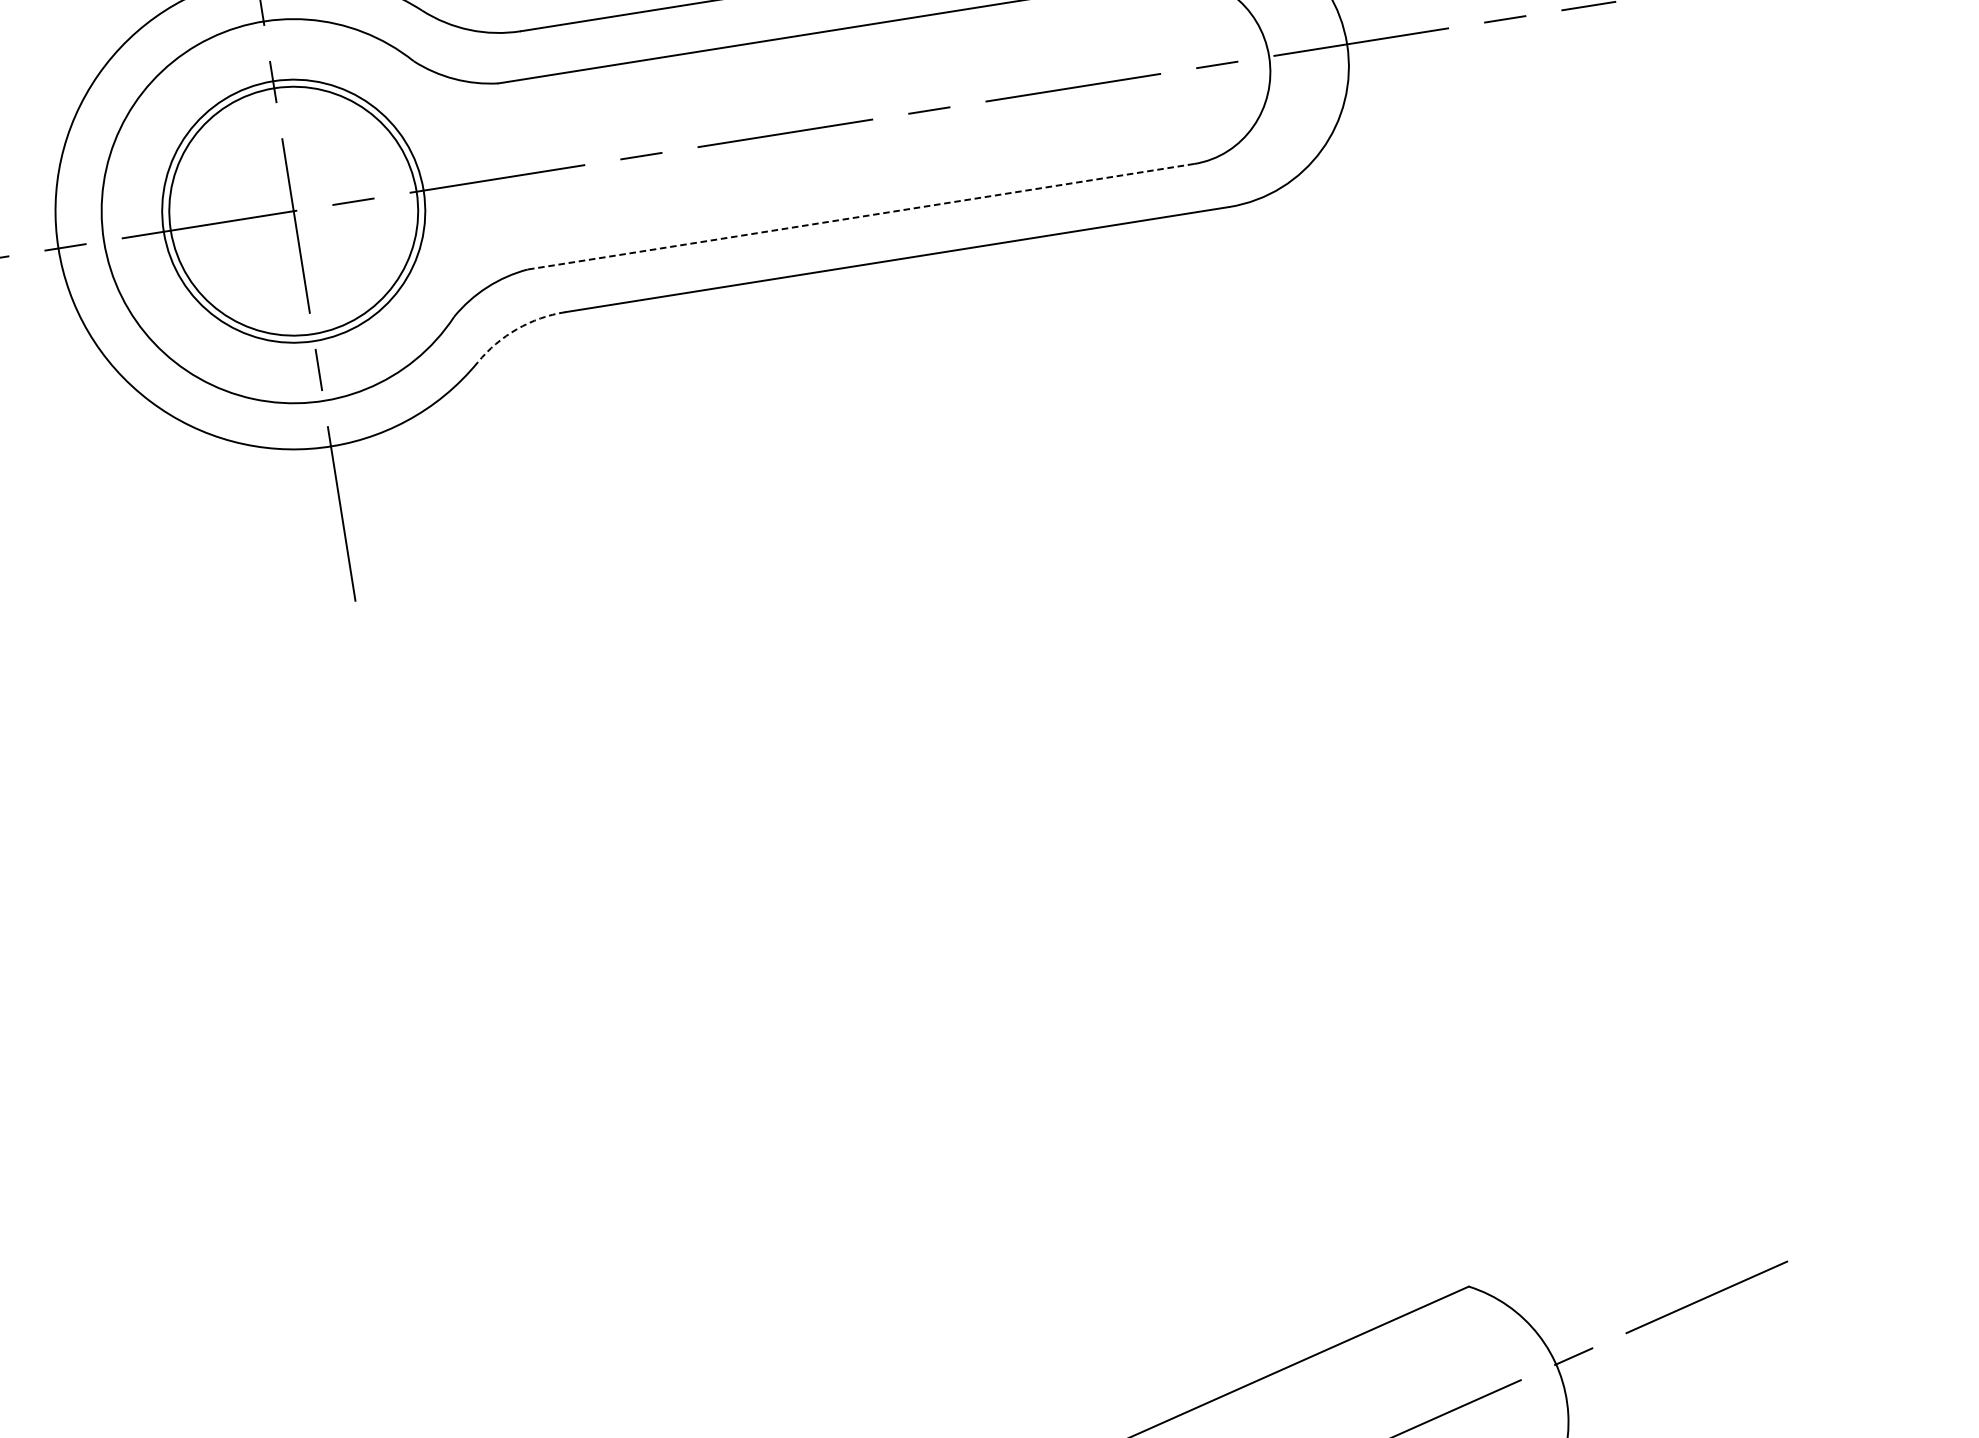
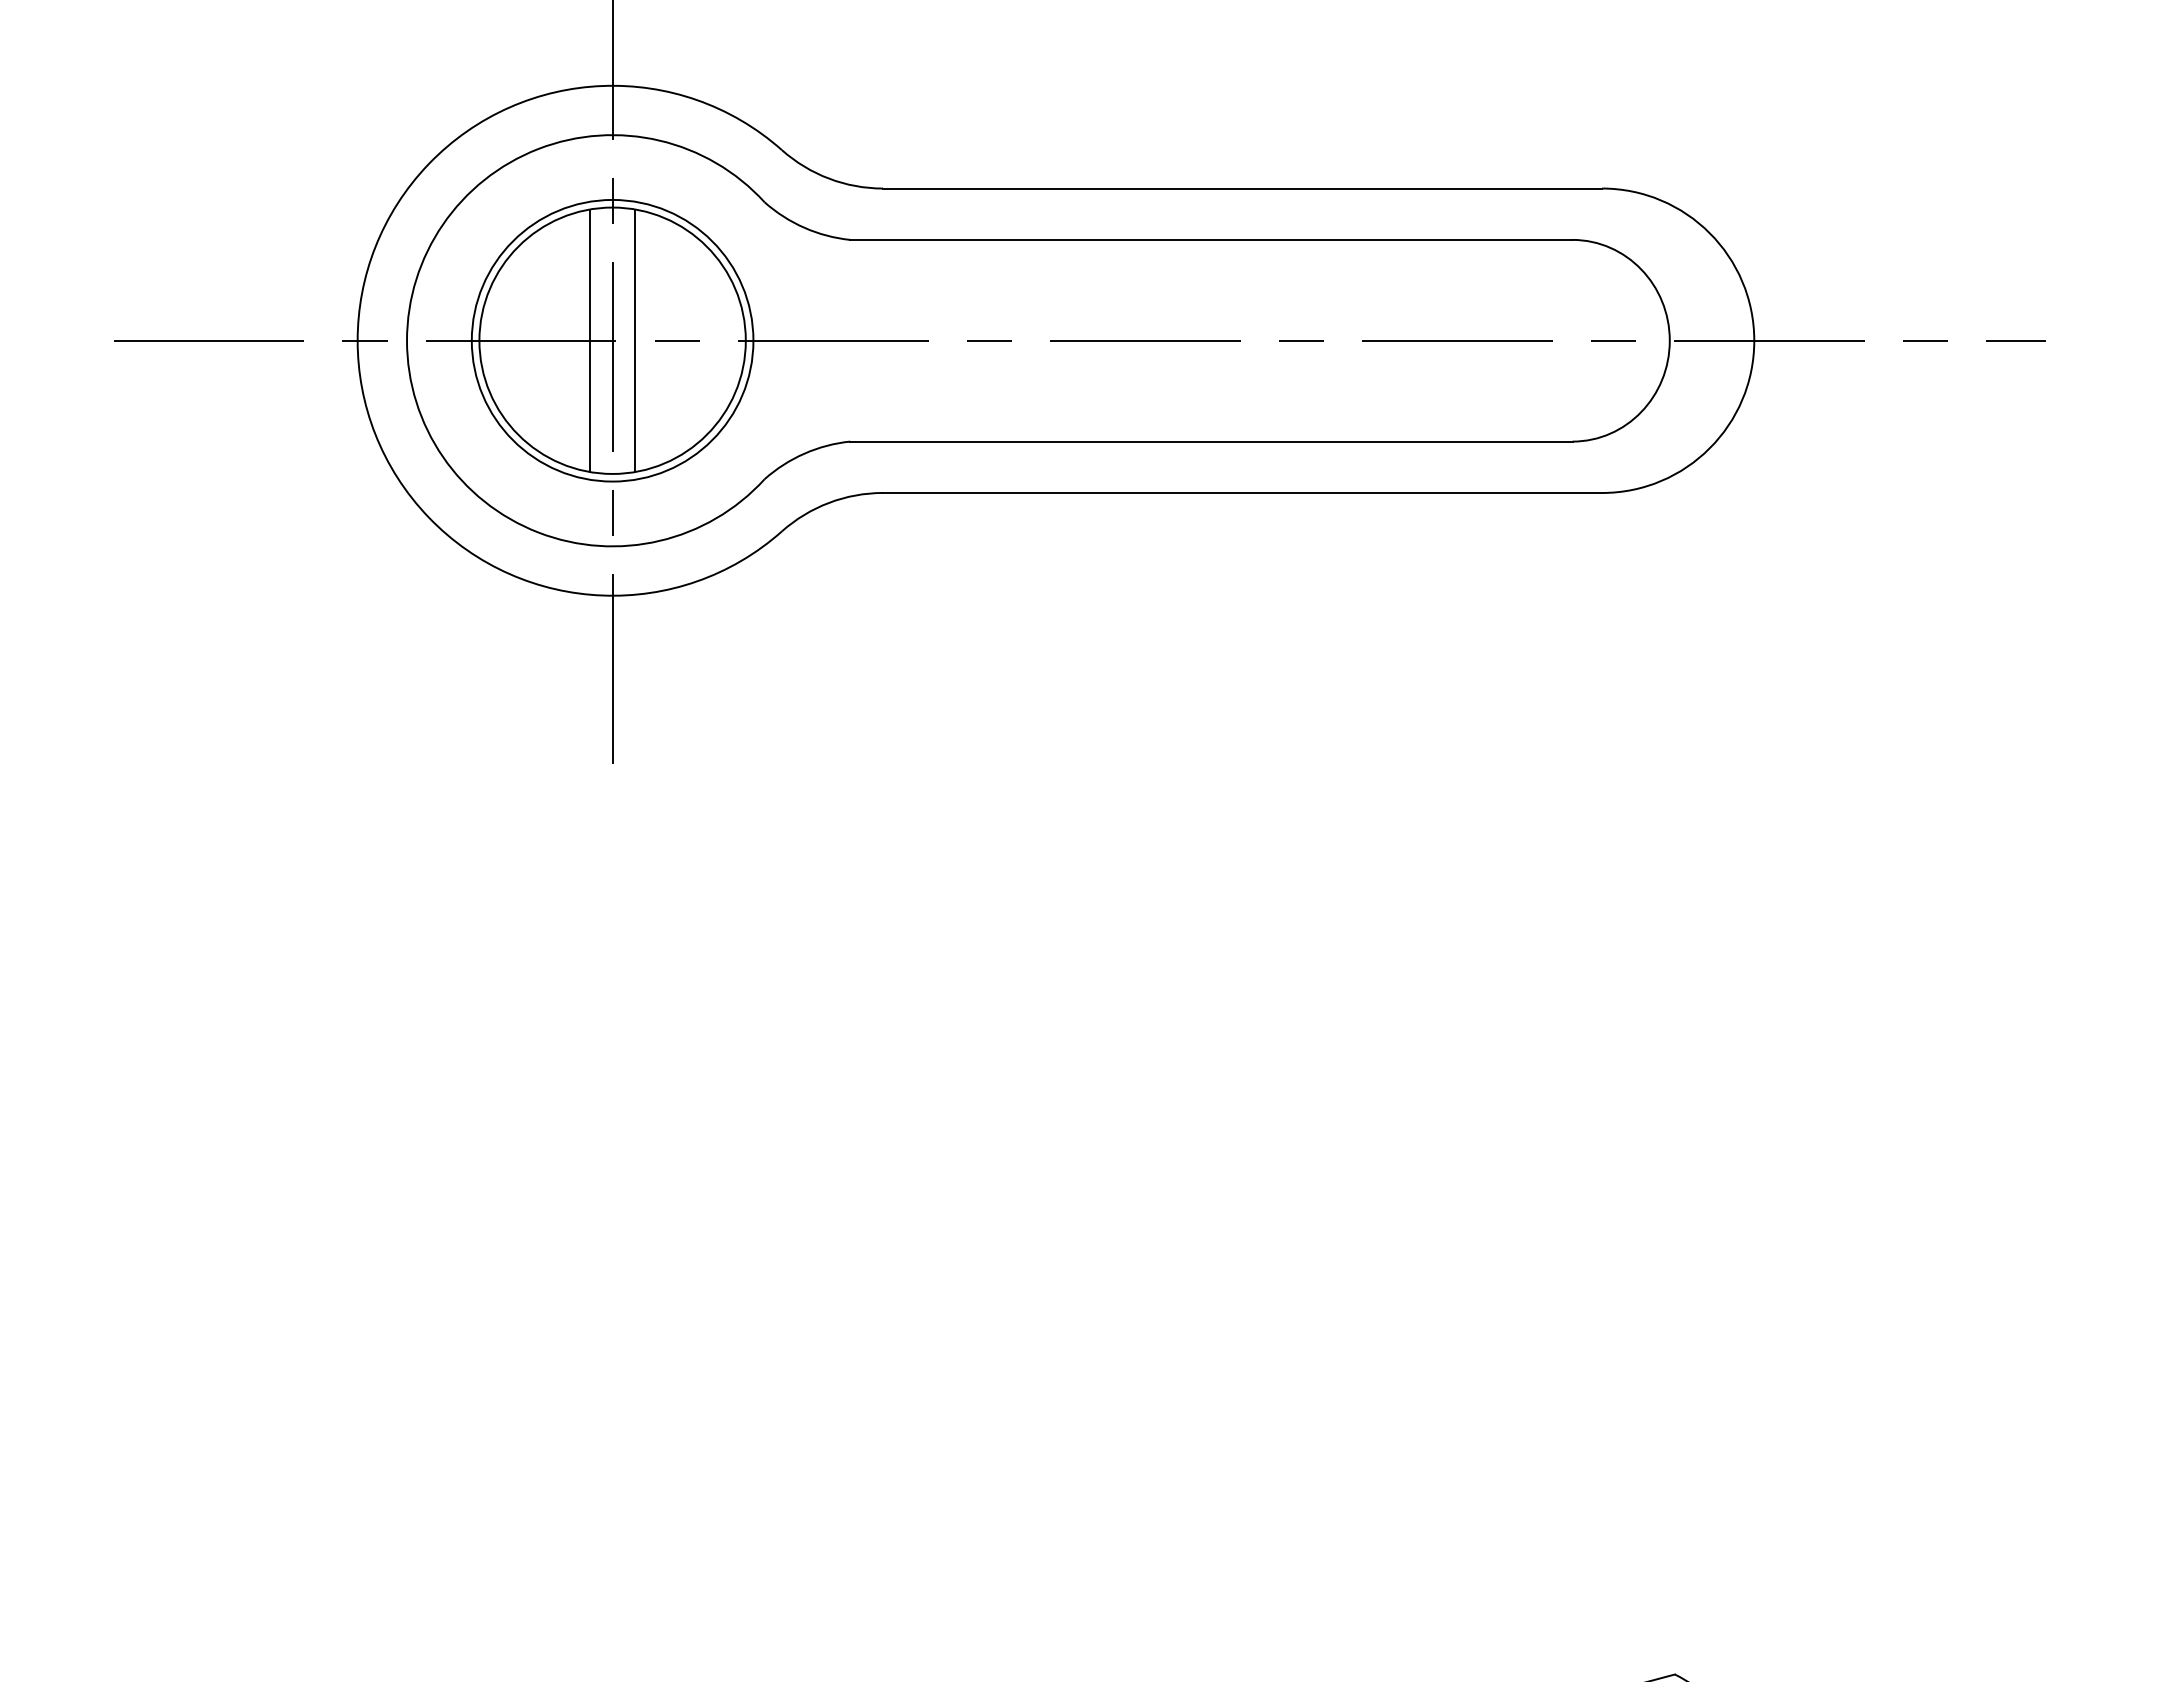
line: (314, 207) -> (635, 340), added
line: (272, 214) -> (589, 340), added
line: (860, 216) -> (1210, 441), dashed -> solid
arc: (516, 328) -> (828, 502), dashed -> solid

